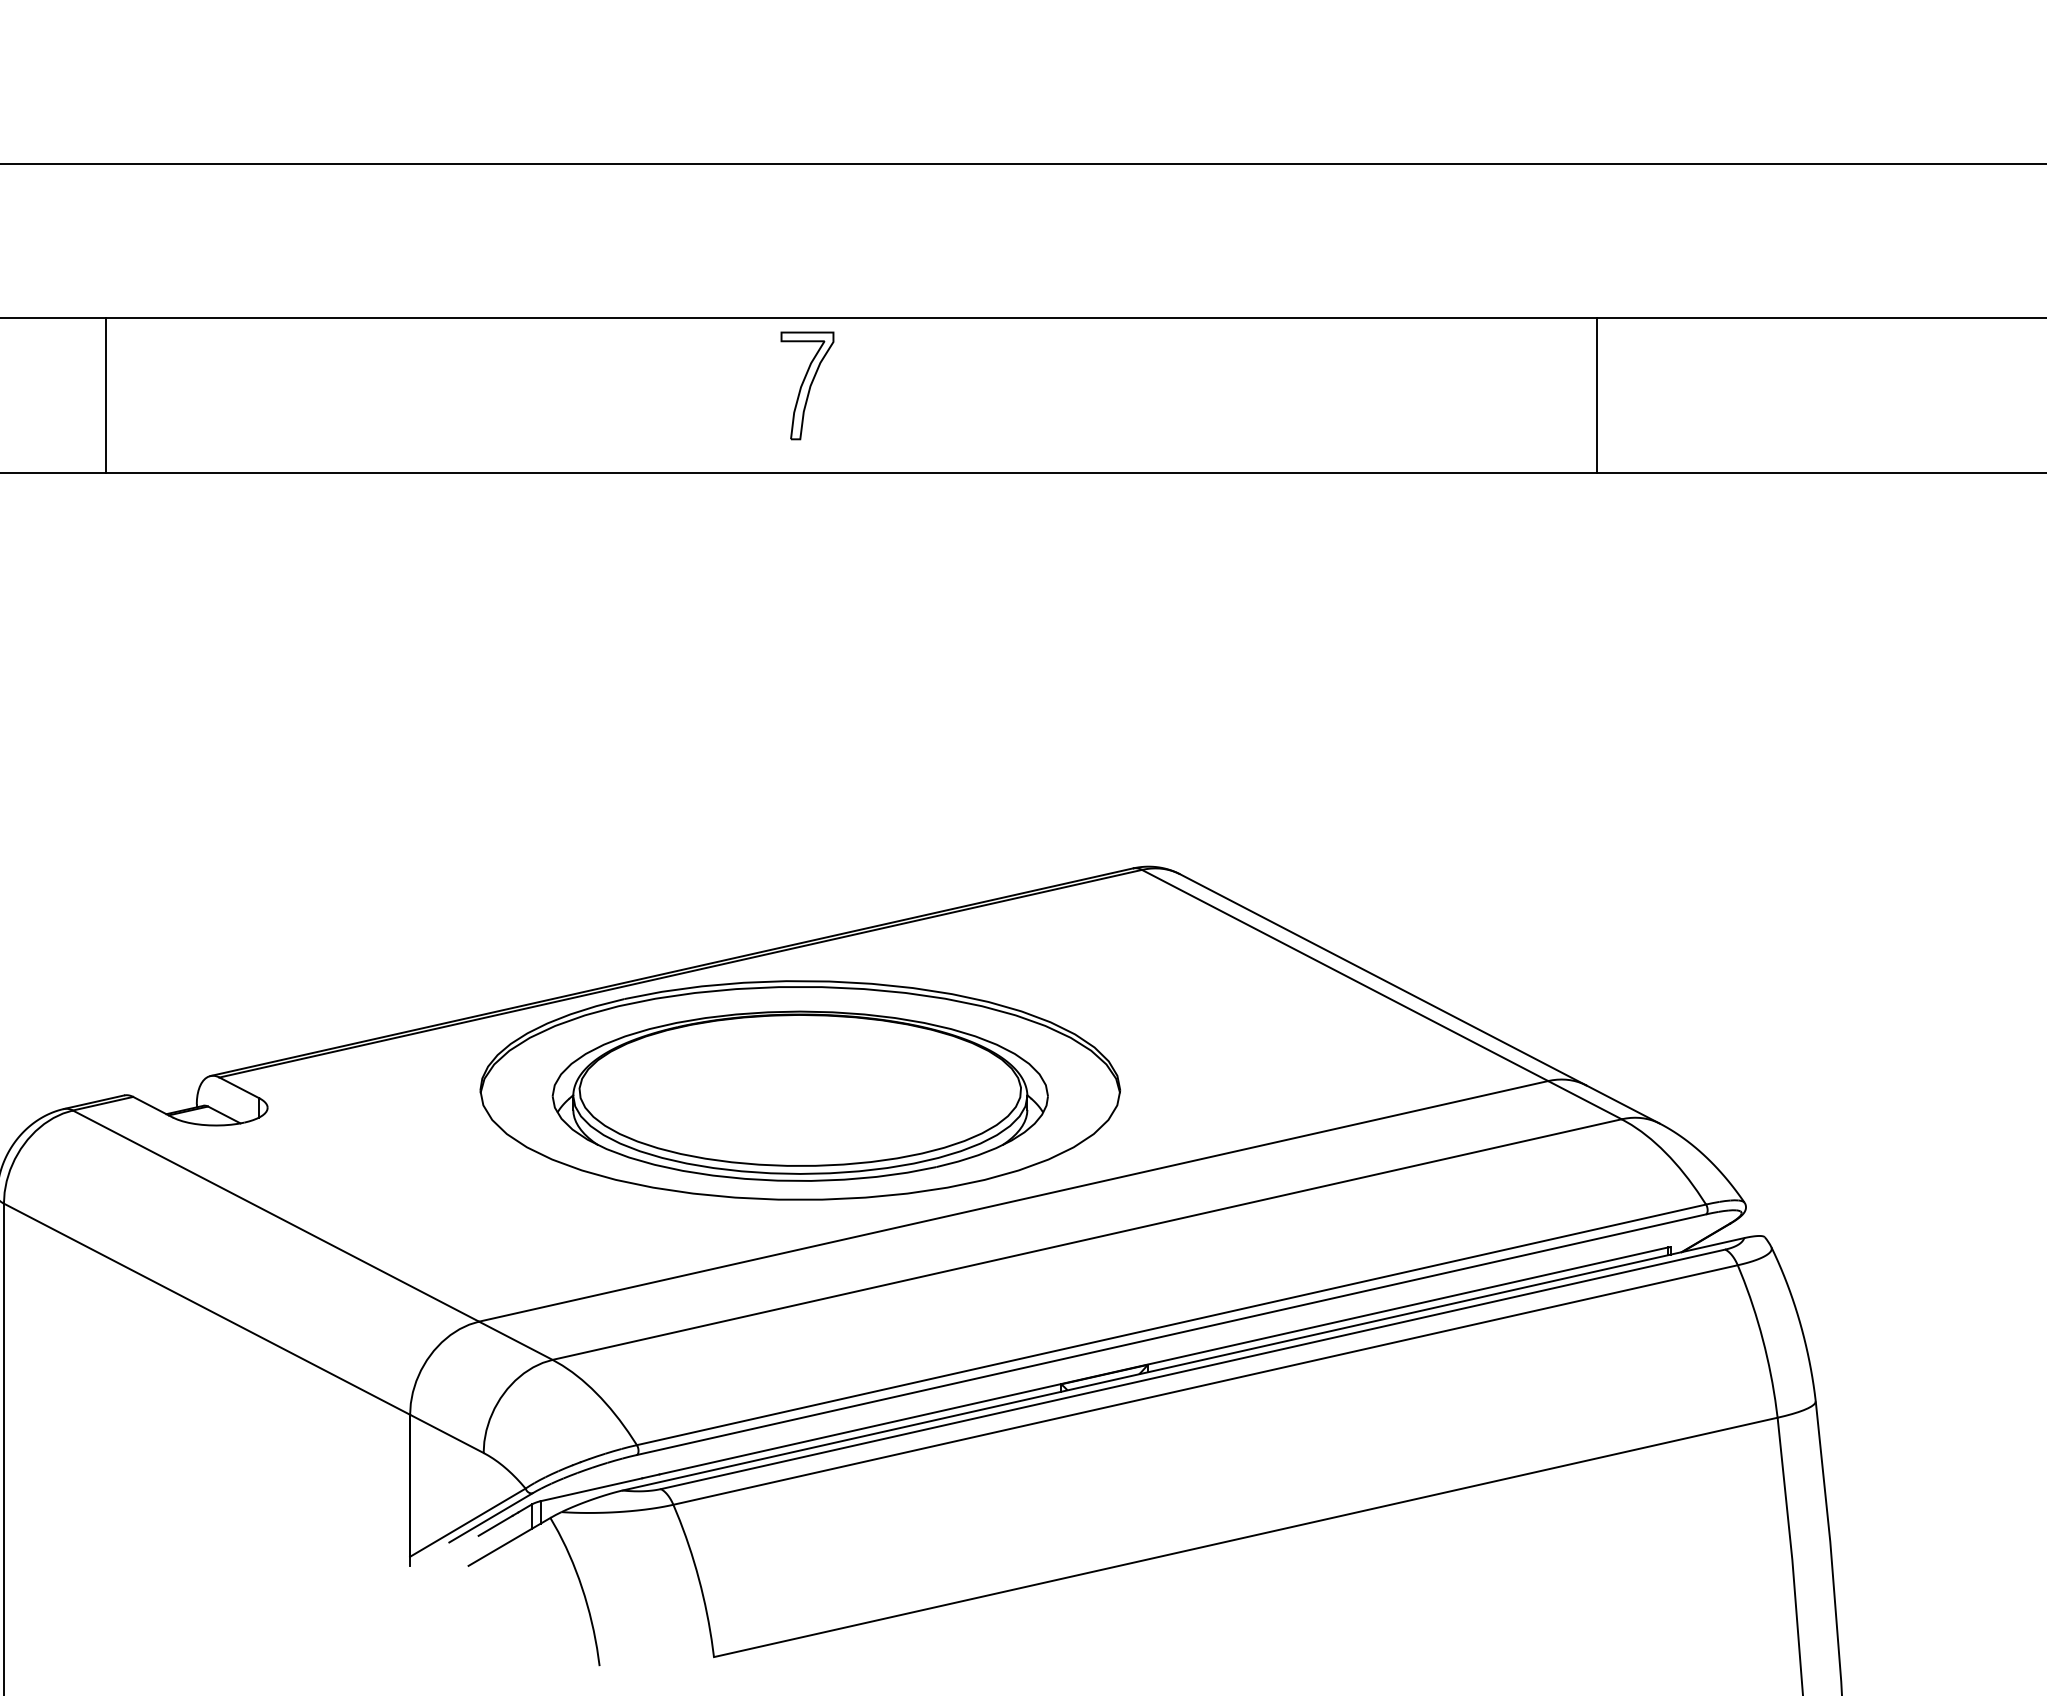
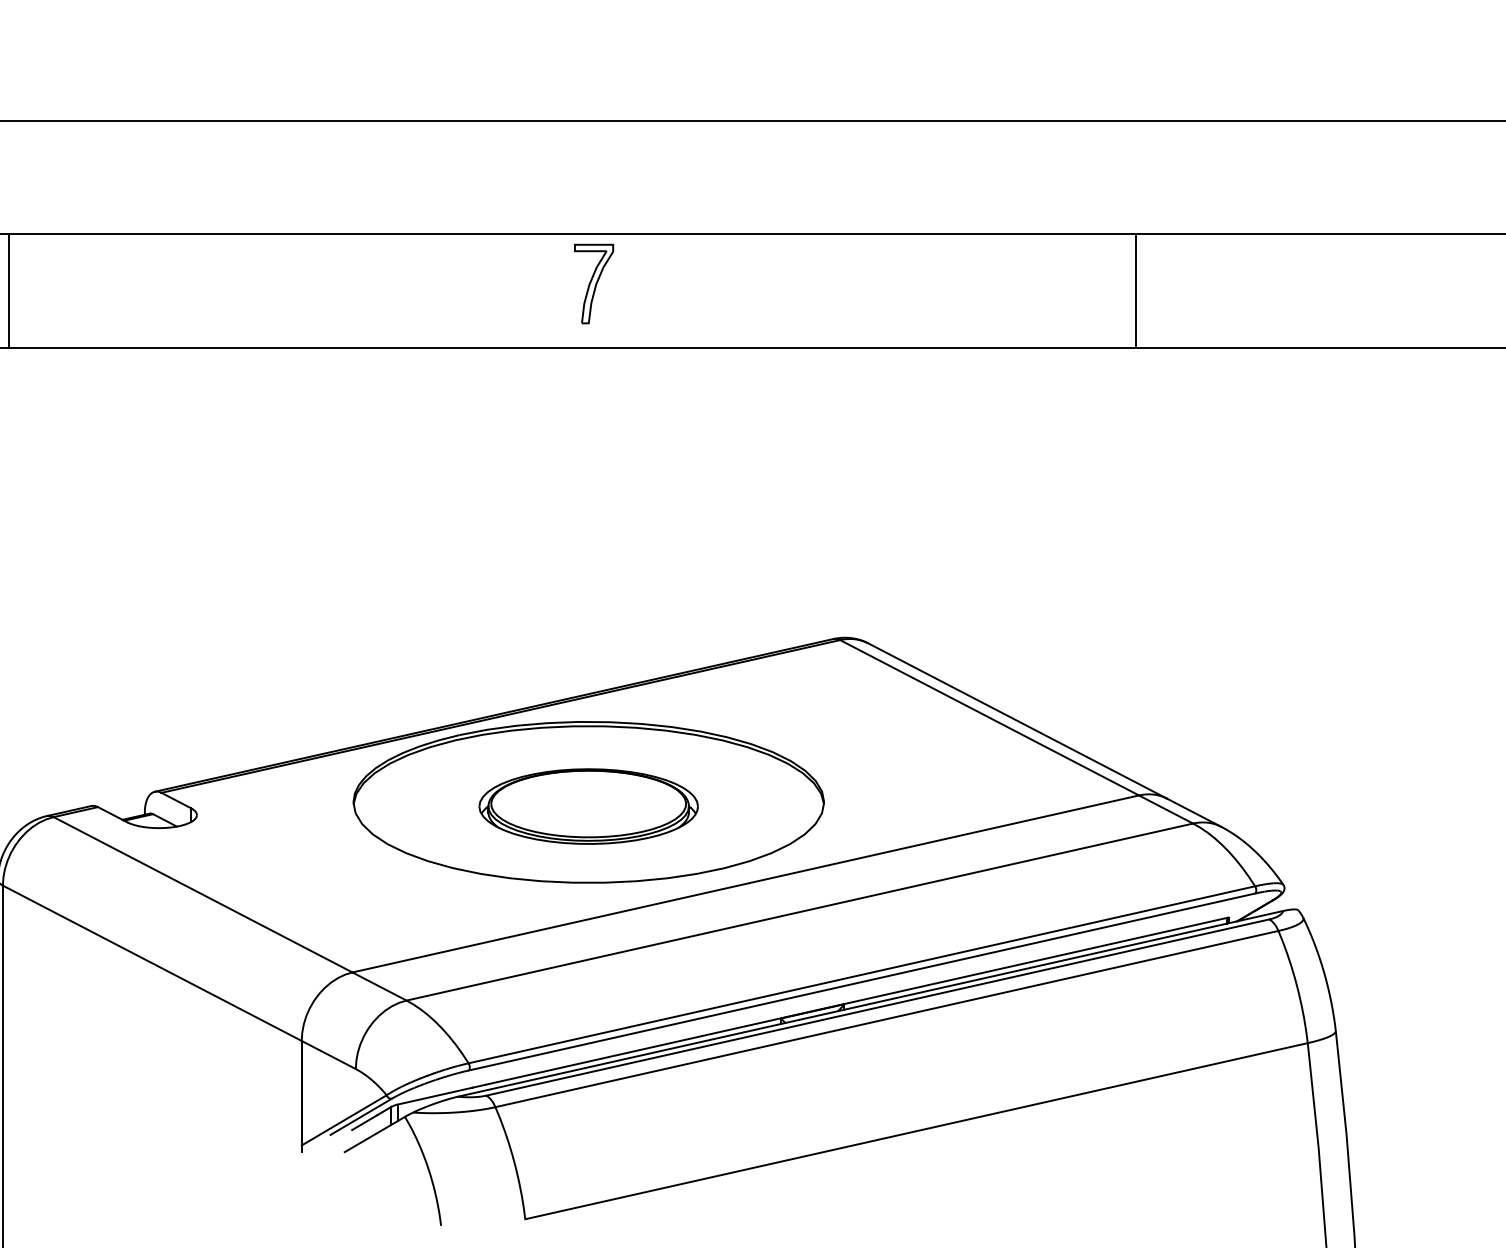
line: (106, 396) -> (9, 291), moved
line: (1596, 396) -> (1135, 291), moved
part: (799, 1096) -> (588, 806), size x0.6

